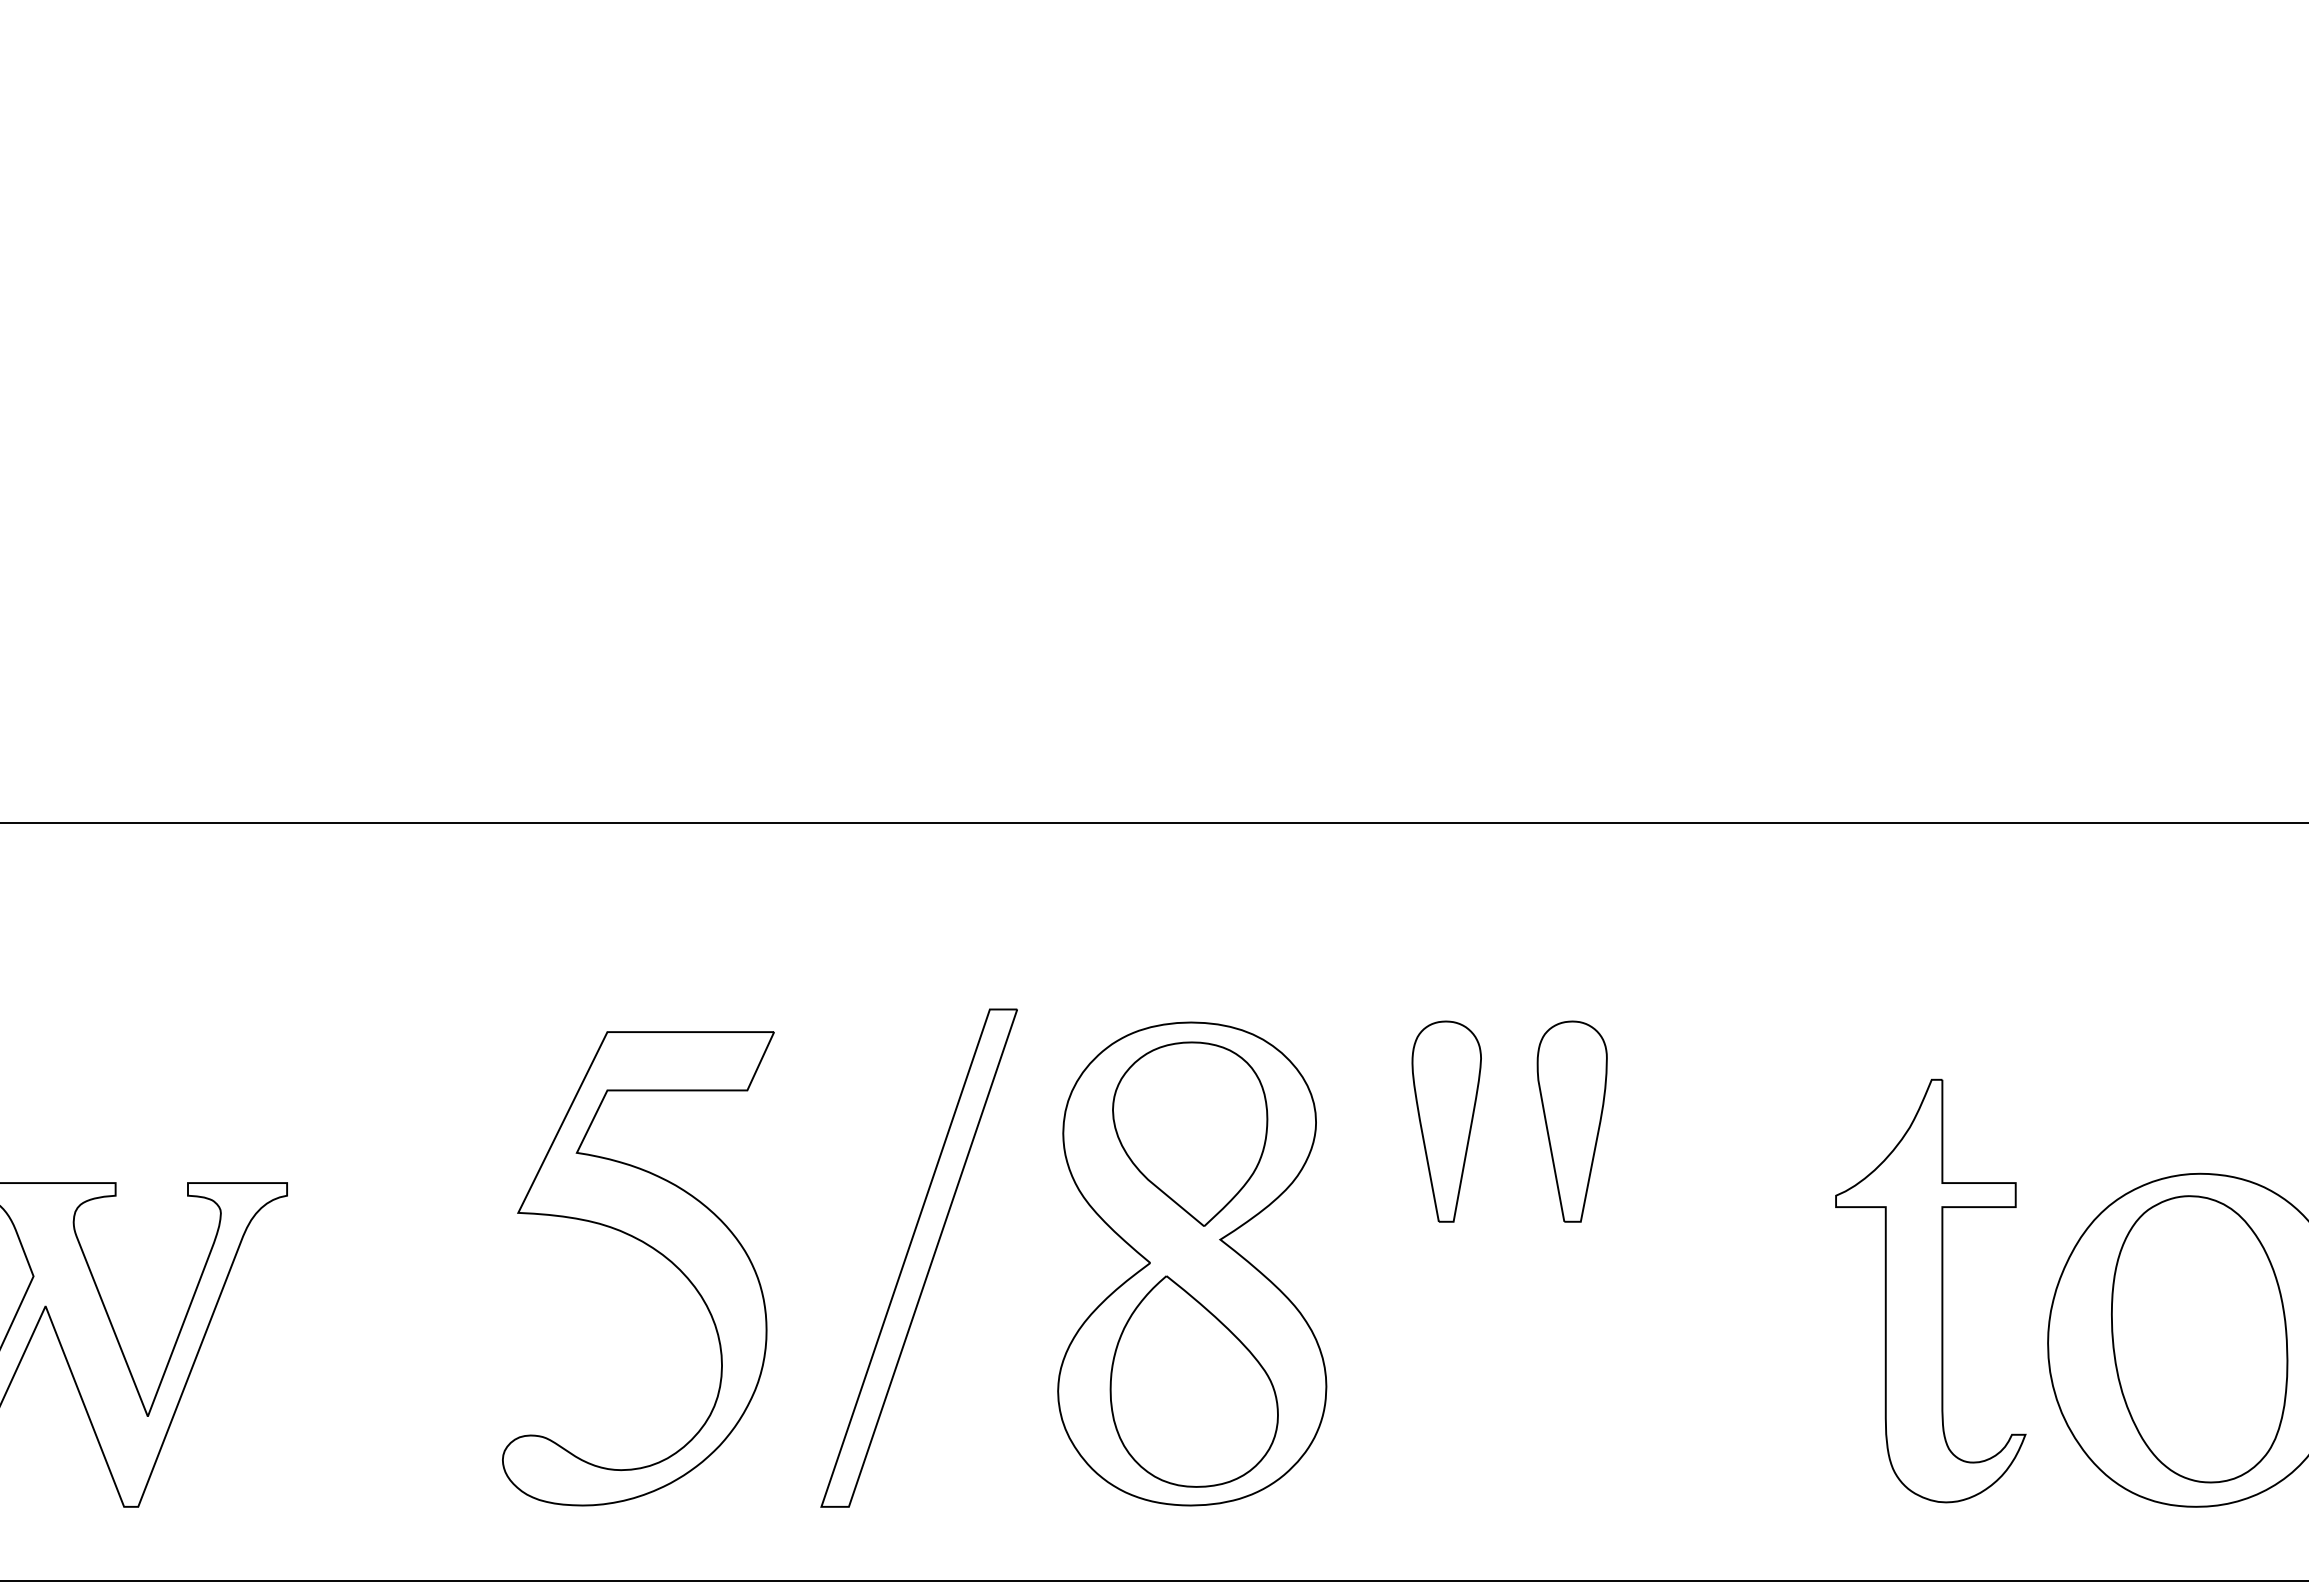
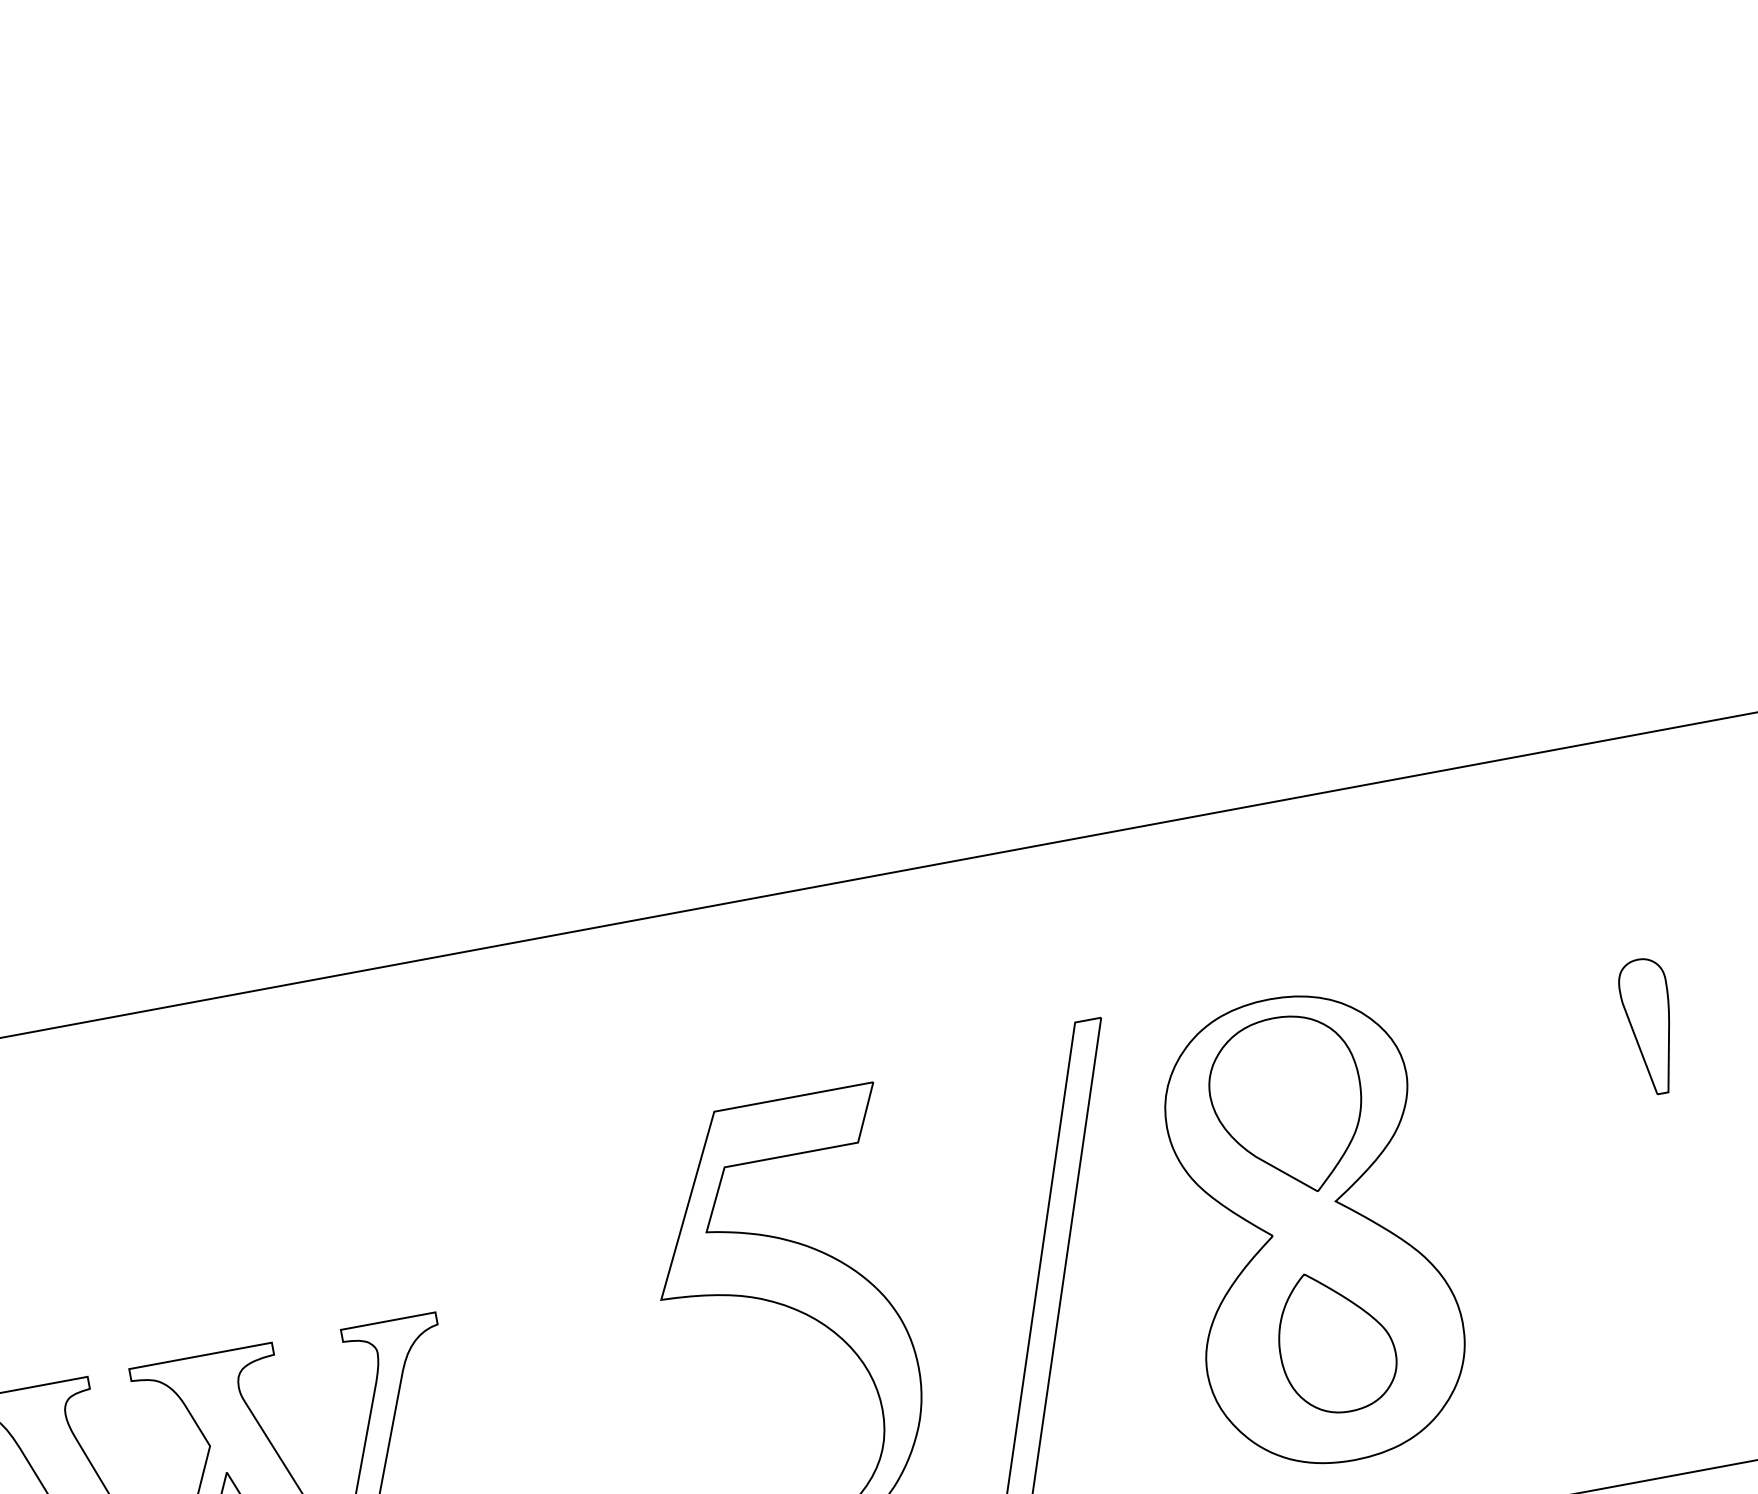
part: (1446, 1121) -> (1530, 1048), removed
part: (1571, 1121) -> (1649, 1026), size x0.7
part: (1193, 1381) -> (1335, 1341), size x0.7

